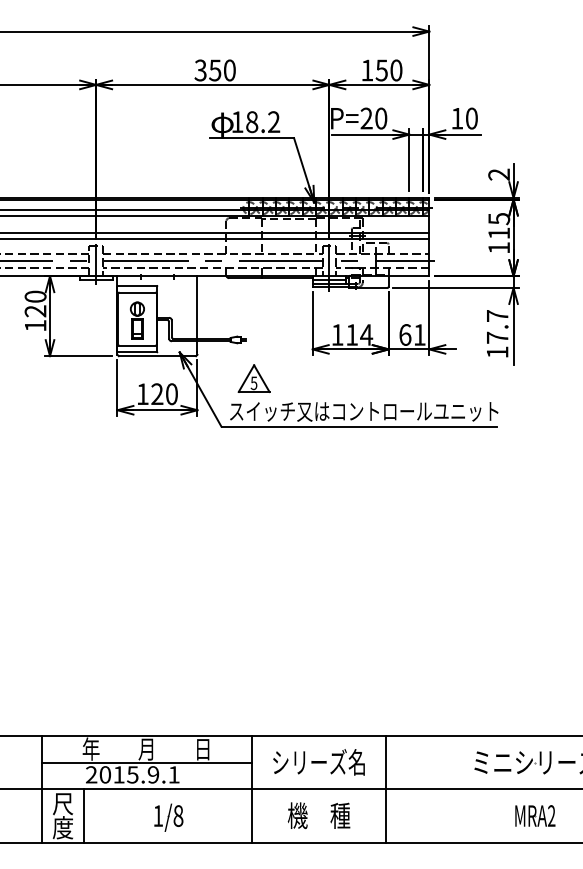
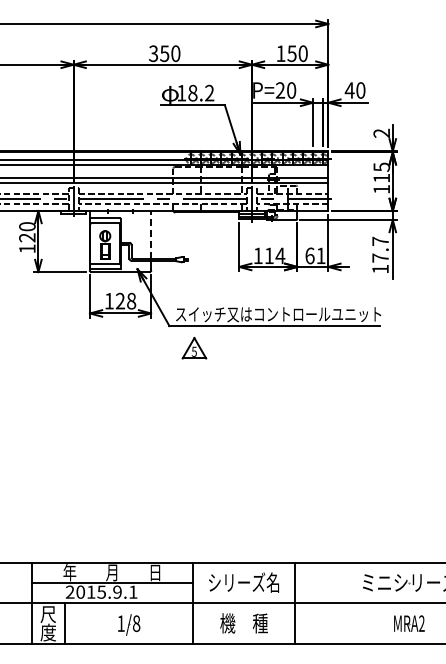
text: (456, 118) -> (349, 90), 10 -> 40
line: (197, 306) -> (151, 234), solid -> dashed
part: (254, 378) -> (194, 348), moved
text: (171, 394) -> (131, 301), 120 -> 128

